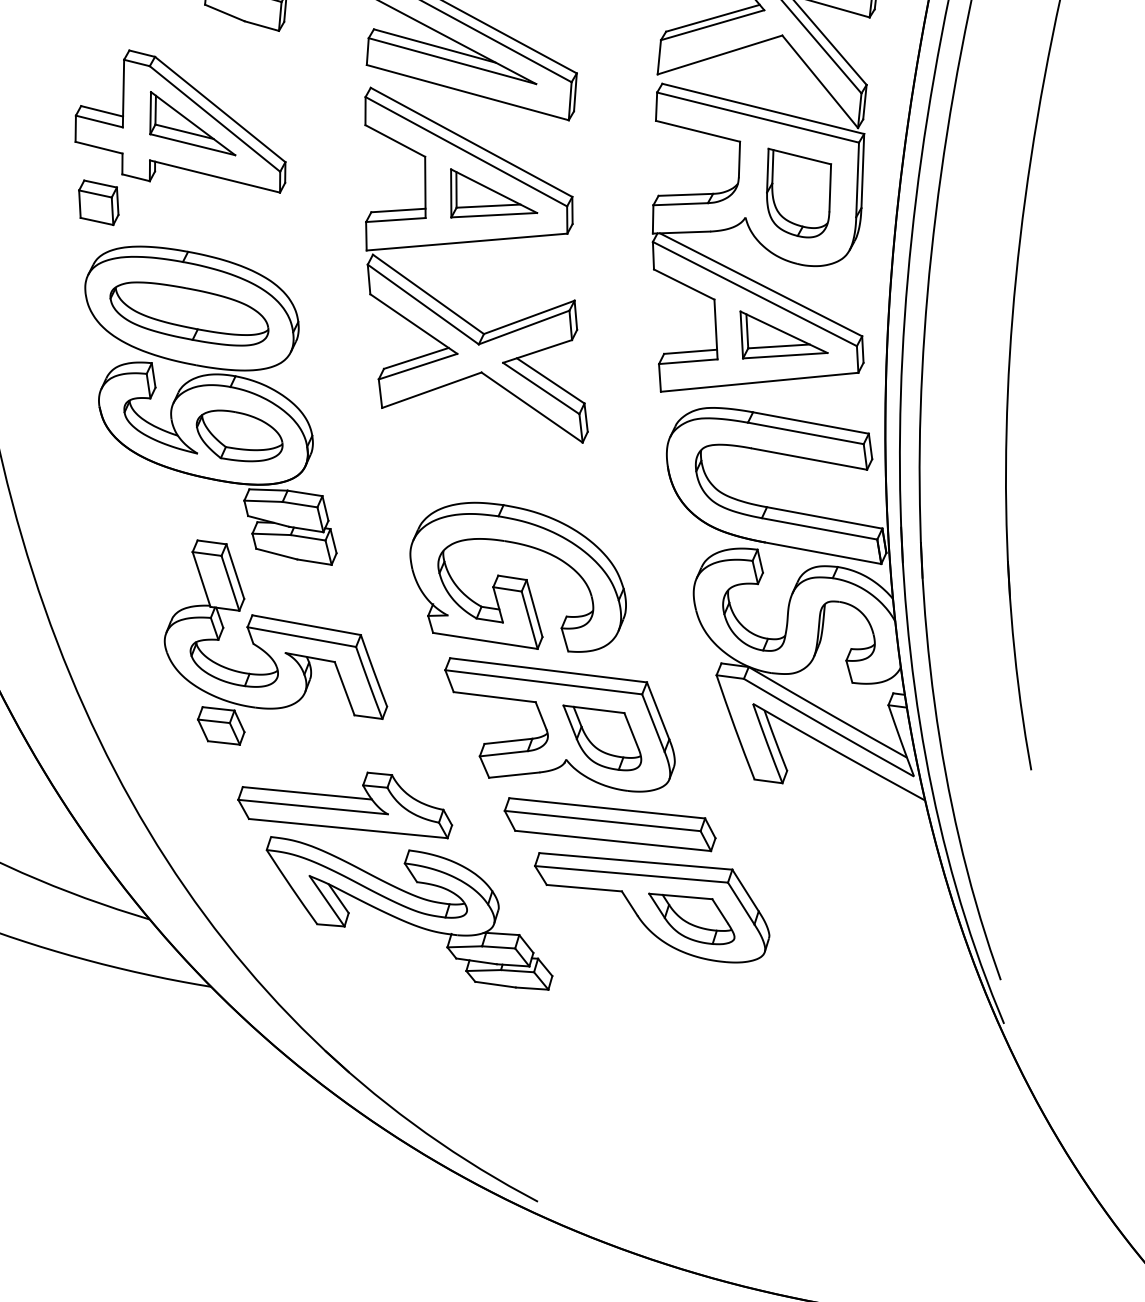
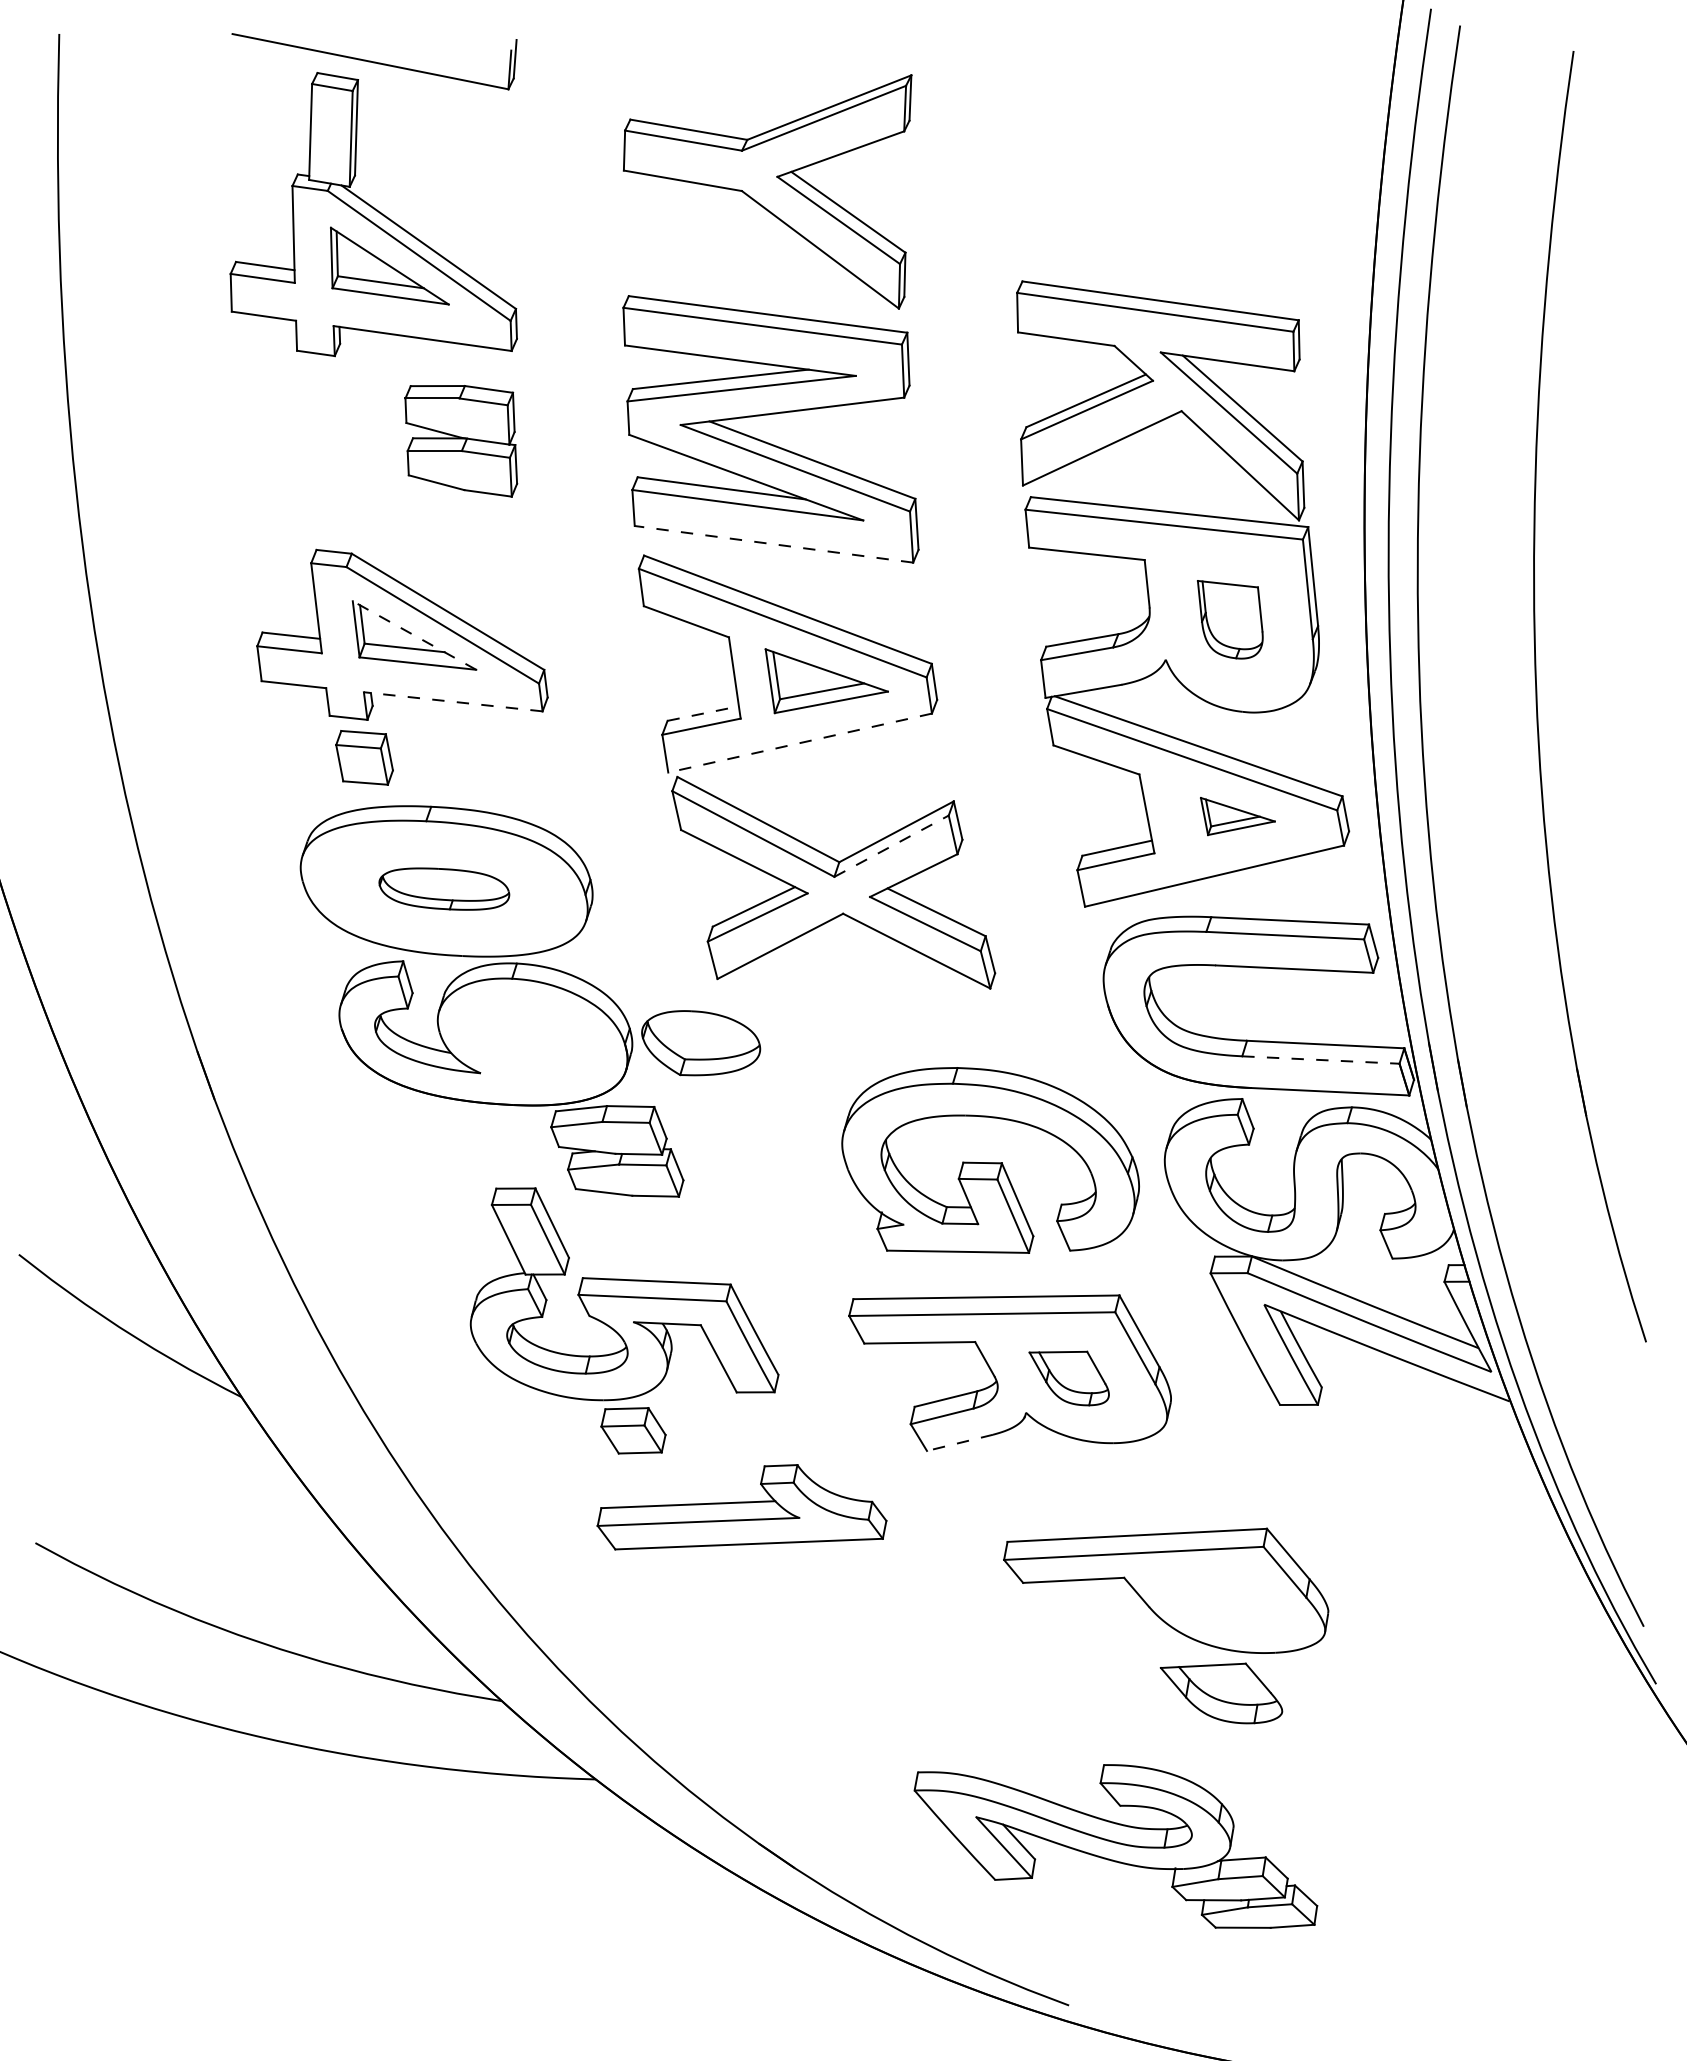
line: (467, 92) -> (773, 544), solid -> dashed
line: (193, 123) -> (414, 635), solid -> dashed
line: (215, 176) -> (453, 701), solid -> dashed
part: (797, 194) -> (1230, 619), size x0.7
part: (98, 202) -> (364, 757), moved
line: (398, 210) -> (703, 713), solid -> dashed
line: (466, 242) -> (799, 743), solid -> dashed
part: (189, 313) -> (444, 888), size x0.6
line: (524, 327) -> (891, 846), solid -> dashed
part: (782, 340) -> (1237, 816), size x0.6
part: (239, 437) -> (701, 1043), moved
line: (819, 529) -> (1320, 1060), solid -> dashed
part: (518, 576) -> (990, 1160), moved
part: (221, 725) -> (633, 1430), moved
part: (600, 738) -> (1068, 1378), size x0.7
line: (513, 774) -> (959, 1442), solid -> dashed
part: (609, 824) -> (1095, 1490), removed
part: (409, 911) -> (1115, 1846), moved
part: (691, 918) -> (1221, 1693), moved

